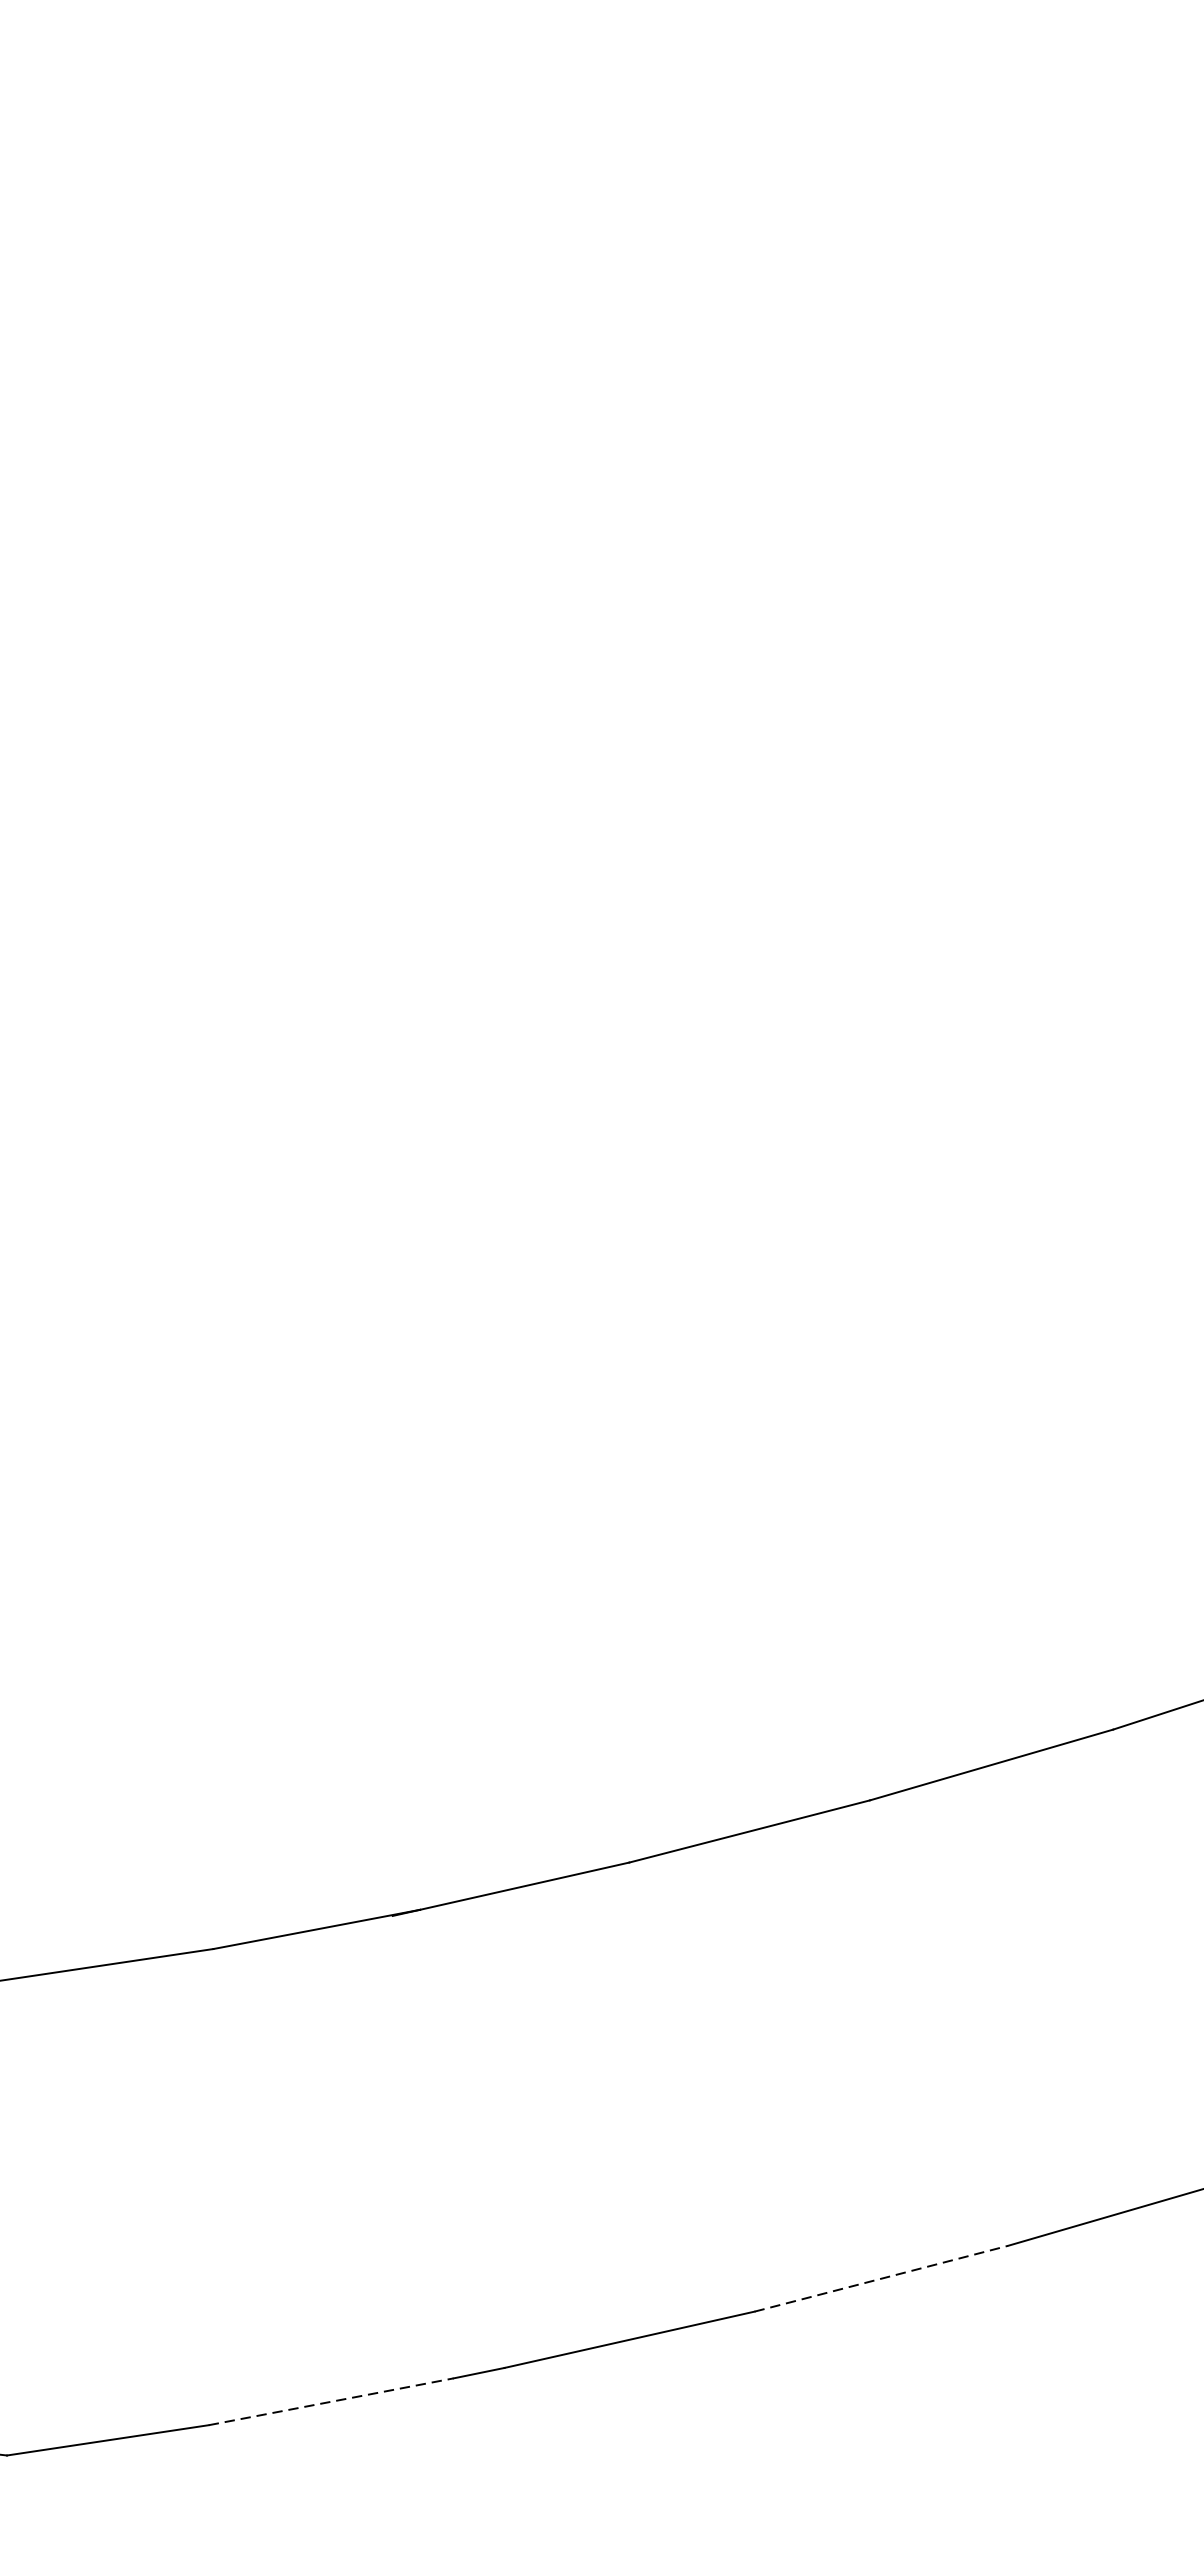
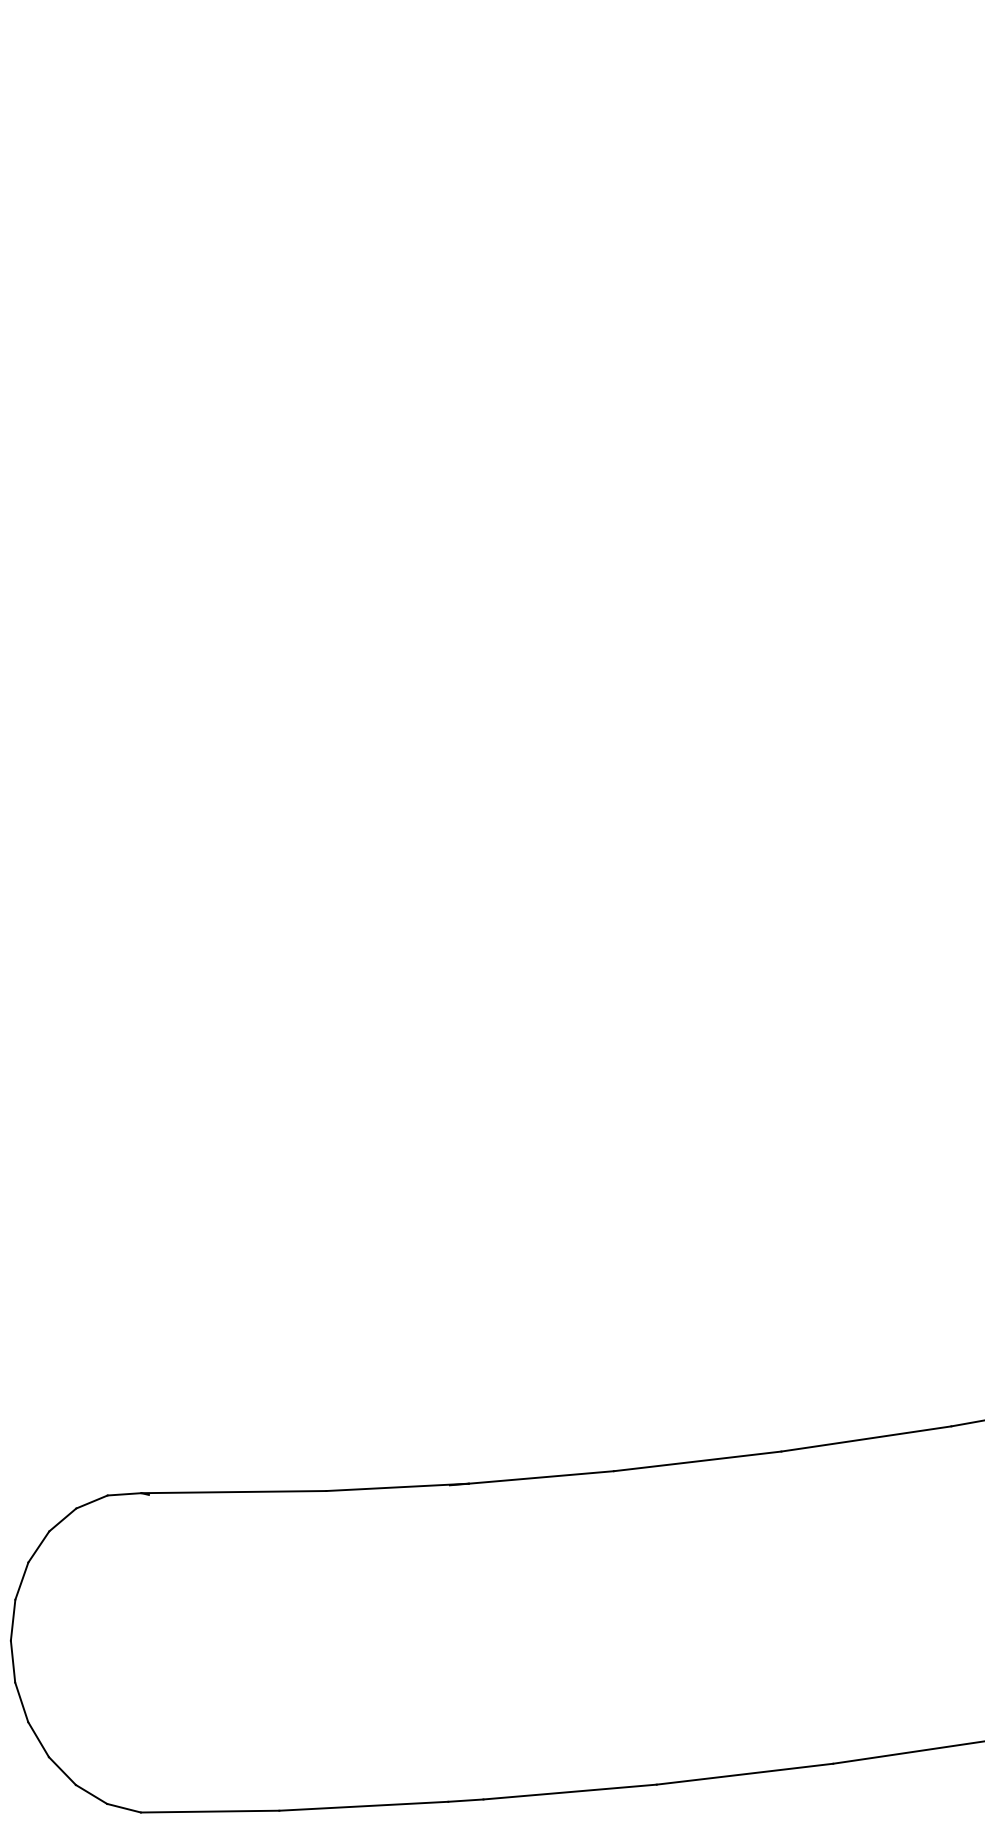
line: (880, 2279) -> (744, 1774), dashed -> solid
line: (330, 2402) -> (363, 1806), dashed -> solid

